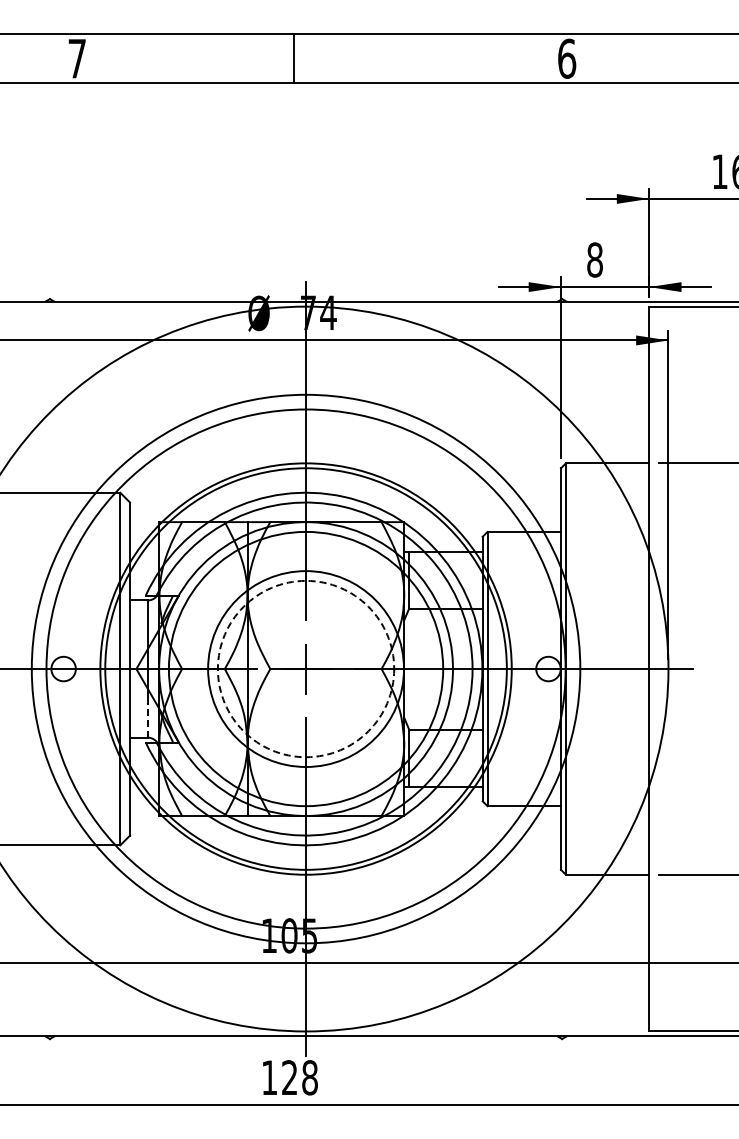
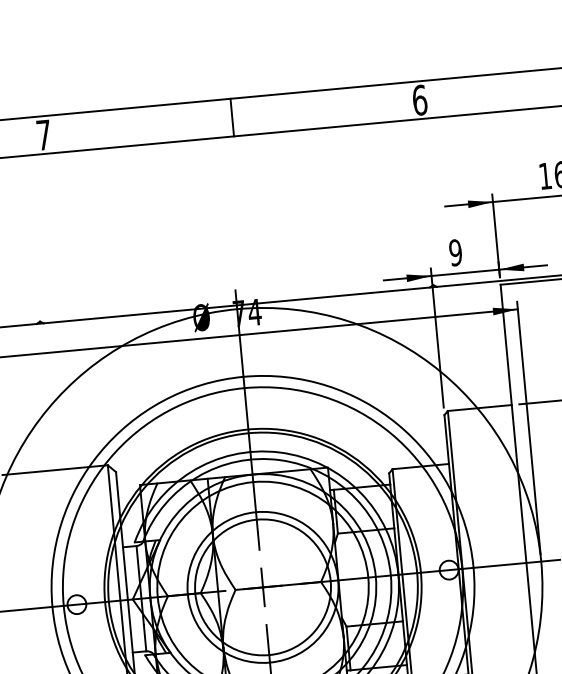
line: (293, 58) -> (232, 117), moved
text: (594, 259) -> (455, 252), 8 -> 9
circle: (305, 668) -> (262, 587), dashed -> solid
line: (147, 719) -> (144, 637), dashed -> solid

